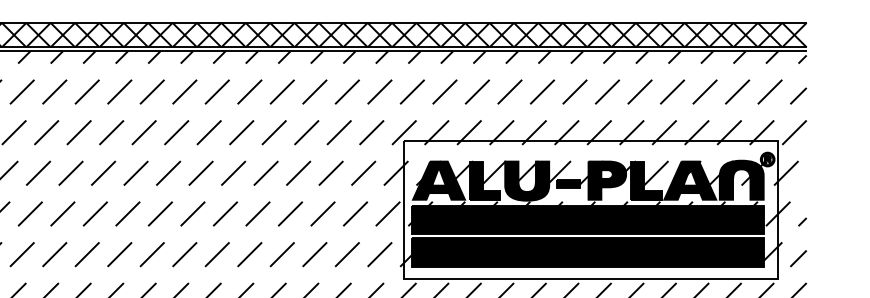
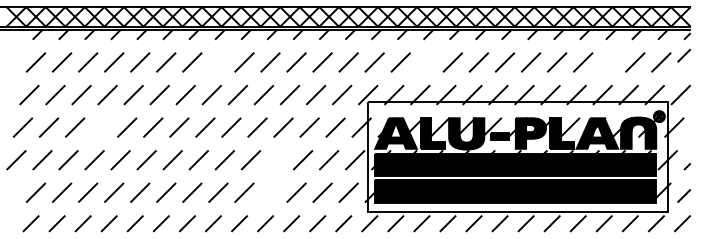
line: (217, 92) -> (218, 62), removed
line: (477, 92) -> (426, 62), removed
line: (705, 92) -> (609, 62), removed
line: (797, 95) -> (683, 55), moved
line: (71, 173) -> (101, 127), removed
line: (289, 214) -> (276, 160), removed
line: (282, 254) -> (270, 192), removed

